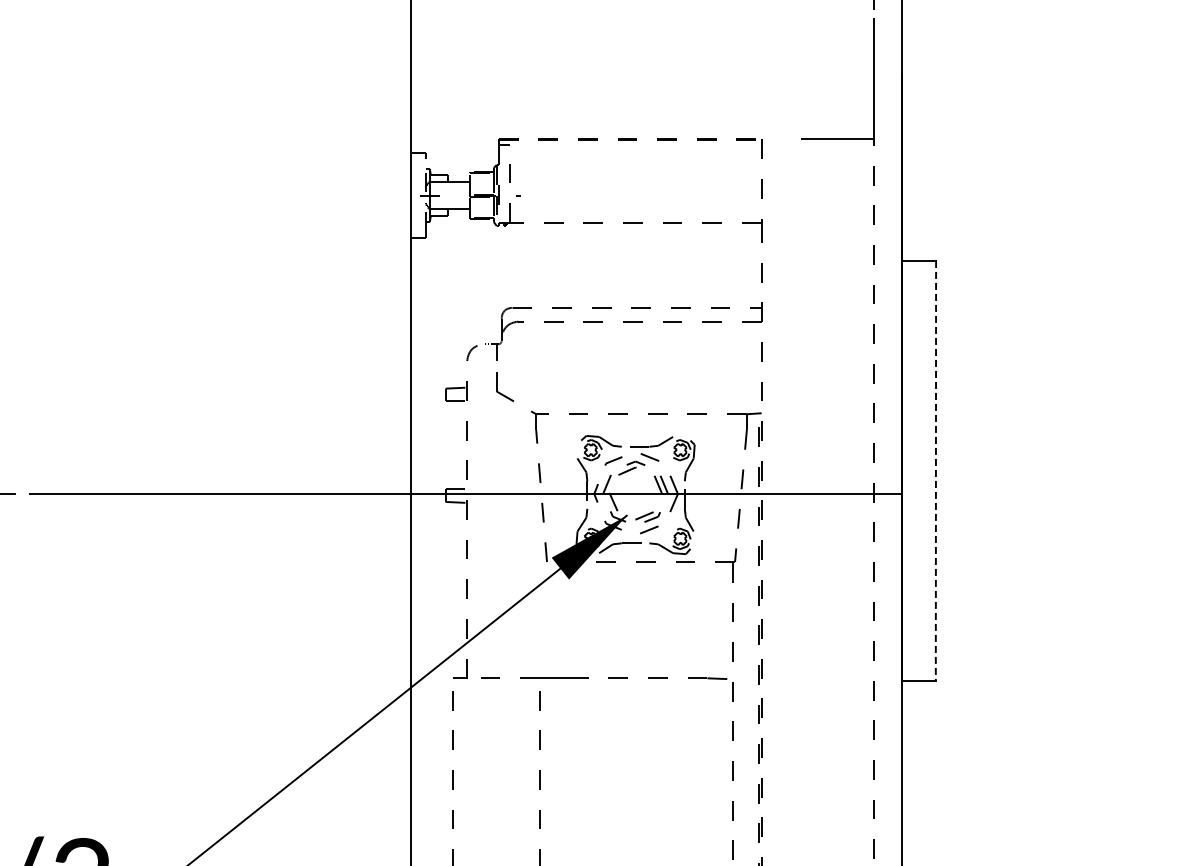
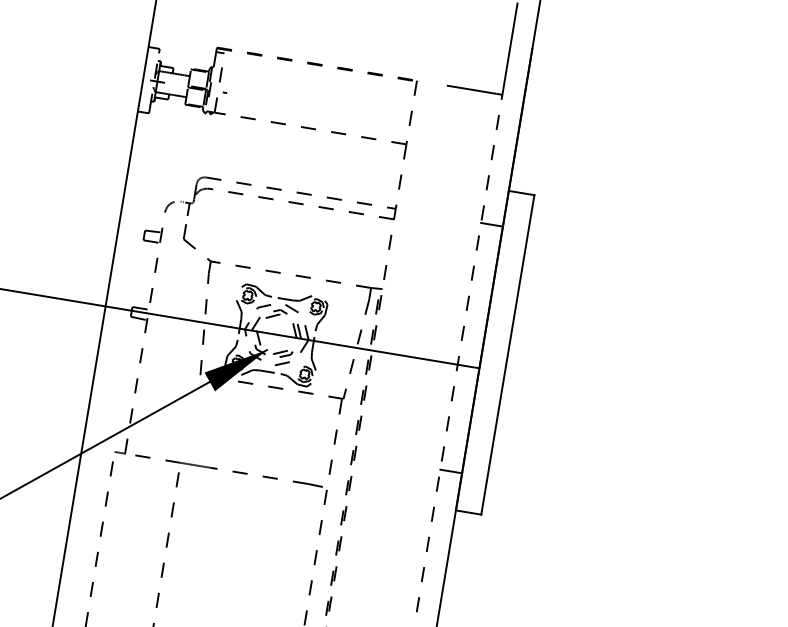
line: (887, 307) -> (491, 224), added
line: (935, 470) -> (507, 354), dashed -> solid
line: (887, 632) -> (450, 471), added

